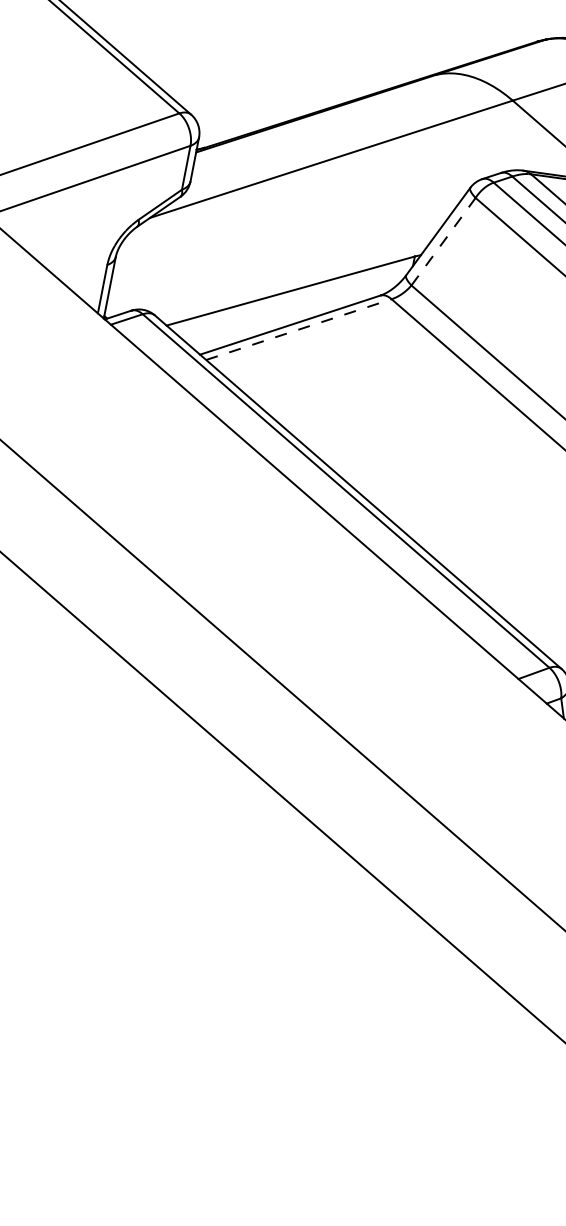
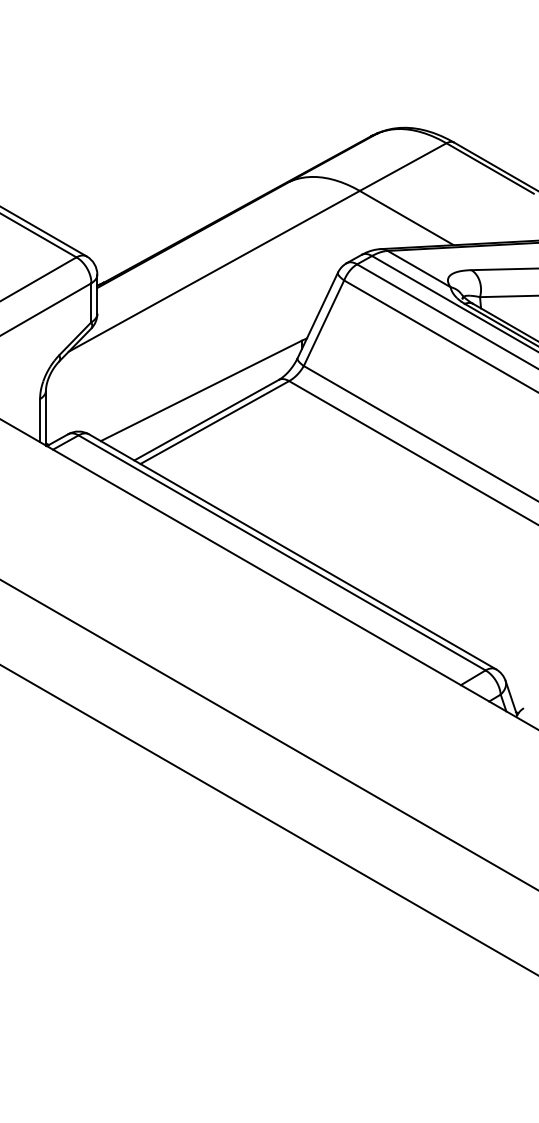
line: (444, 240) -> (324, 322), dashed -> solid
line: (299, 329) -> (215, 422), dashed -> solid

